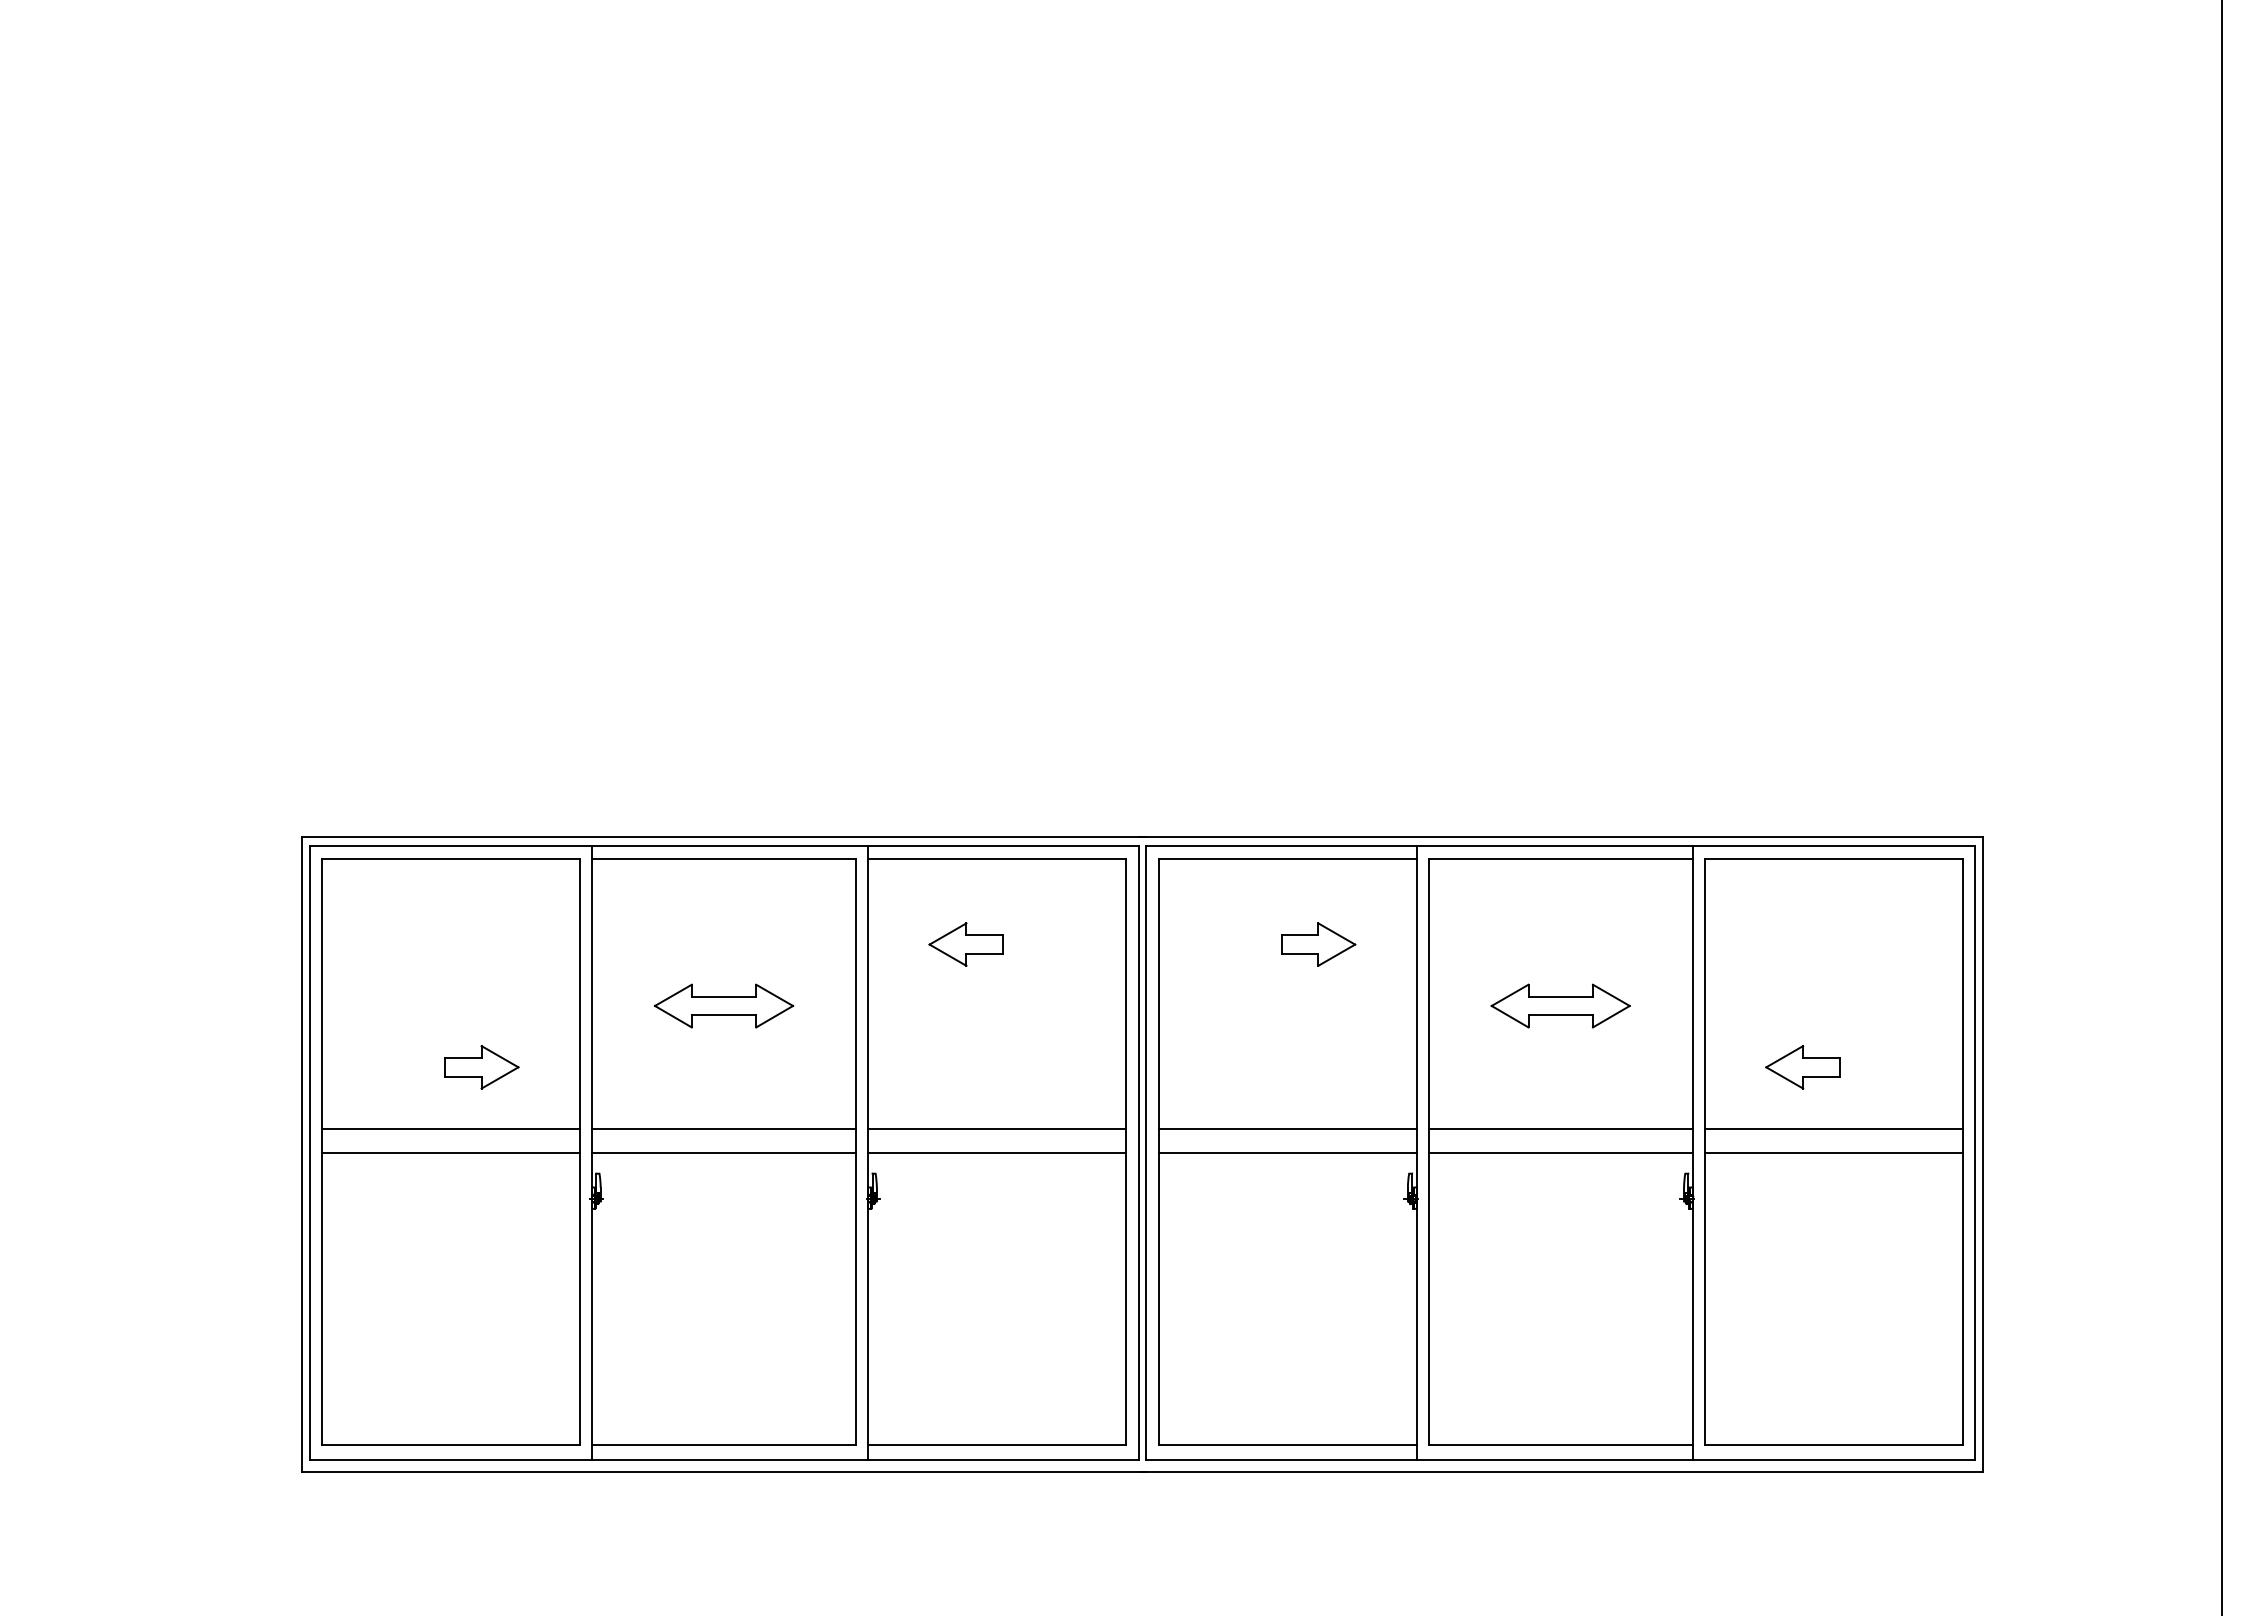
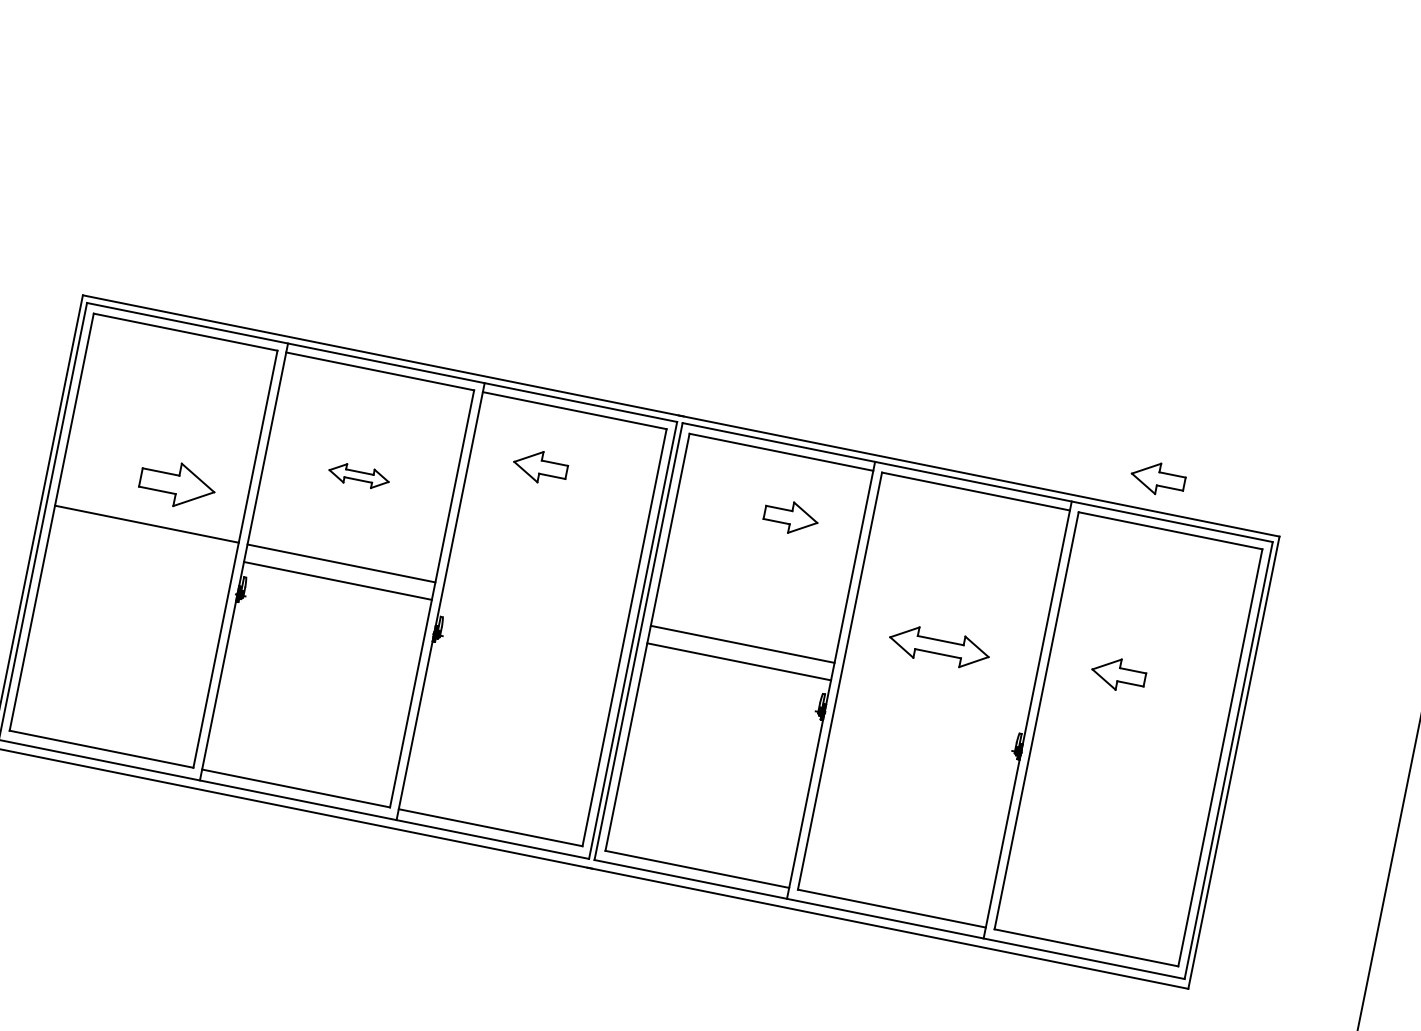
part: (1802, 792) -> (1157, 478), added
part: (723, 1005) -> (358, 475), size x0.6
part: (1560, 1005) -> (939, 646), moved
part: (481, 1067) -> (177, 485), size x1.4
line: (997, 1128) -> (536, 602), removed
line: (1560, 1128) -> (937, 683), removed
line: (1833, 1128) -> (1131, 722), removed
line: (450, 1153) -> (143, 541), removed
line: (997, 1153) -> (532, 620), removed
line: (1560, 1153) -> (933, 701), removed
line: (1833, 1153) -> (1127, 740), removed

